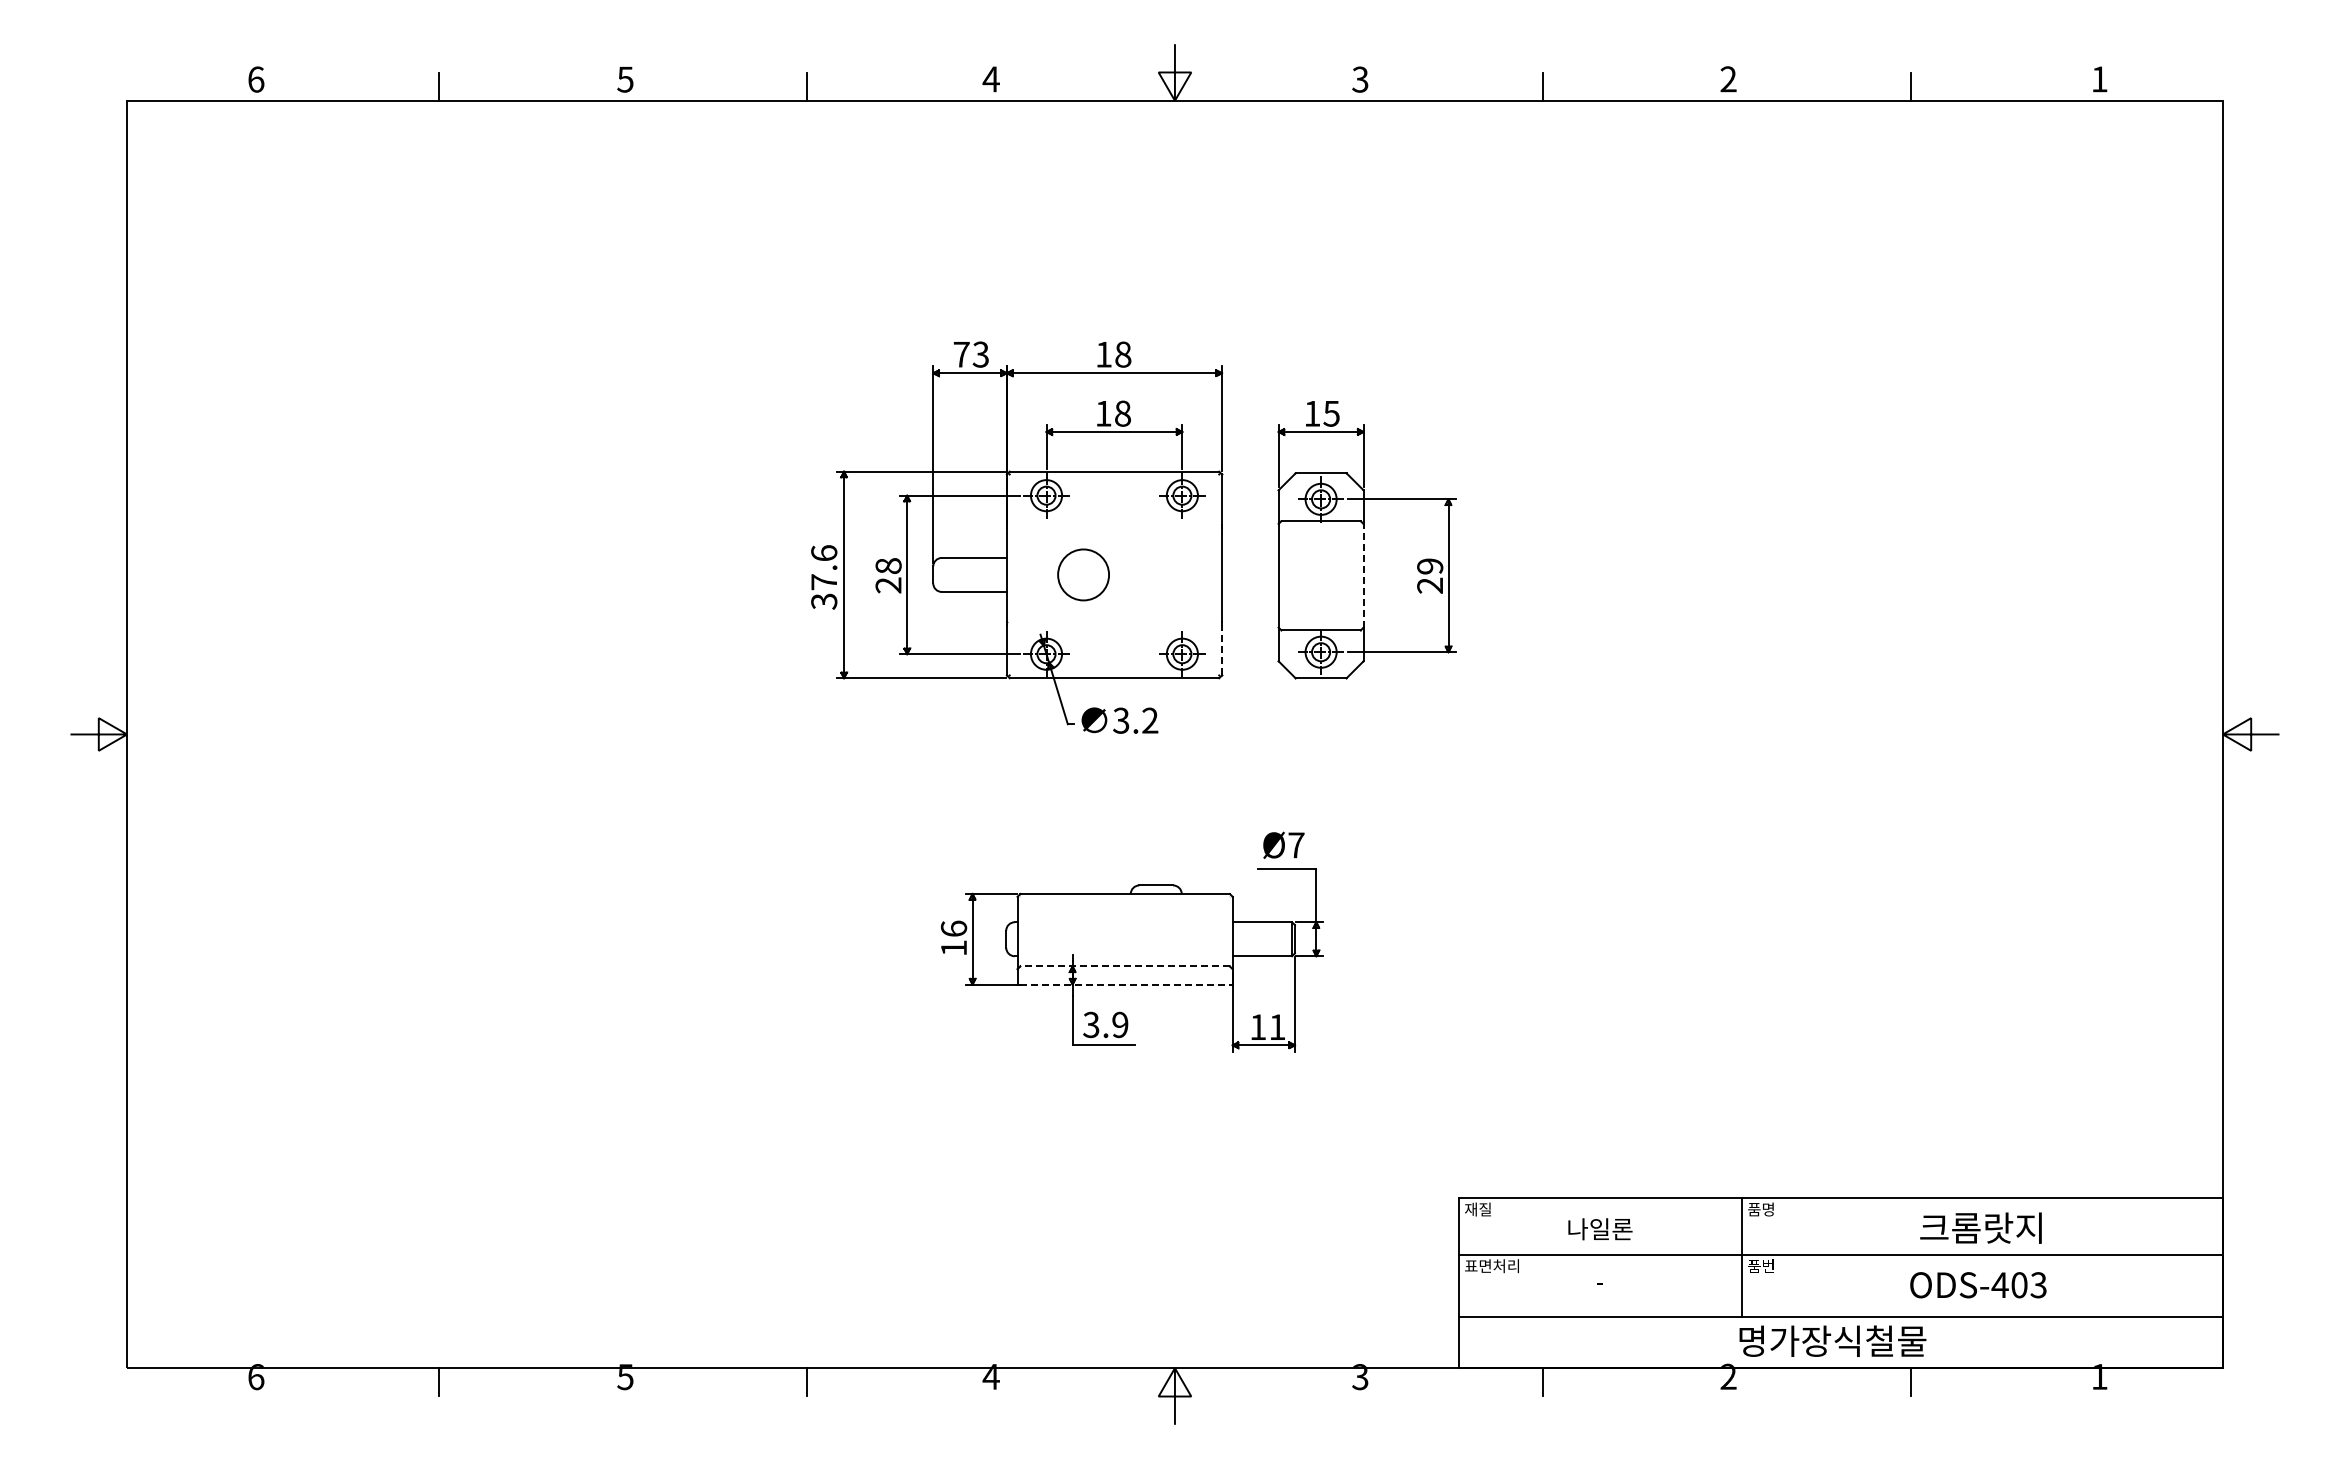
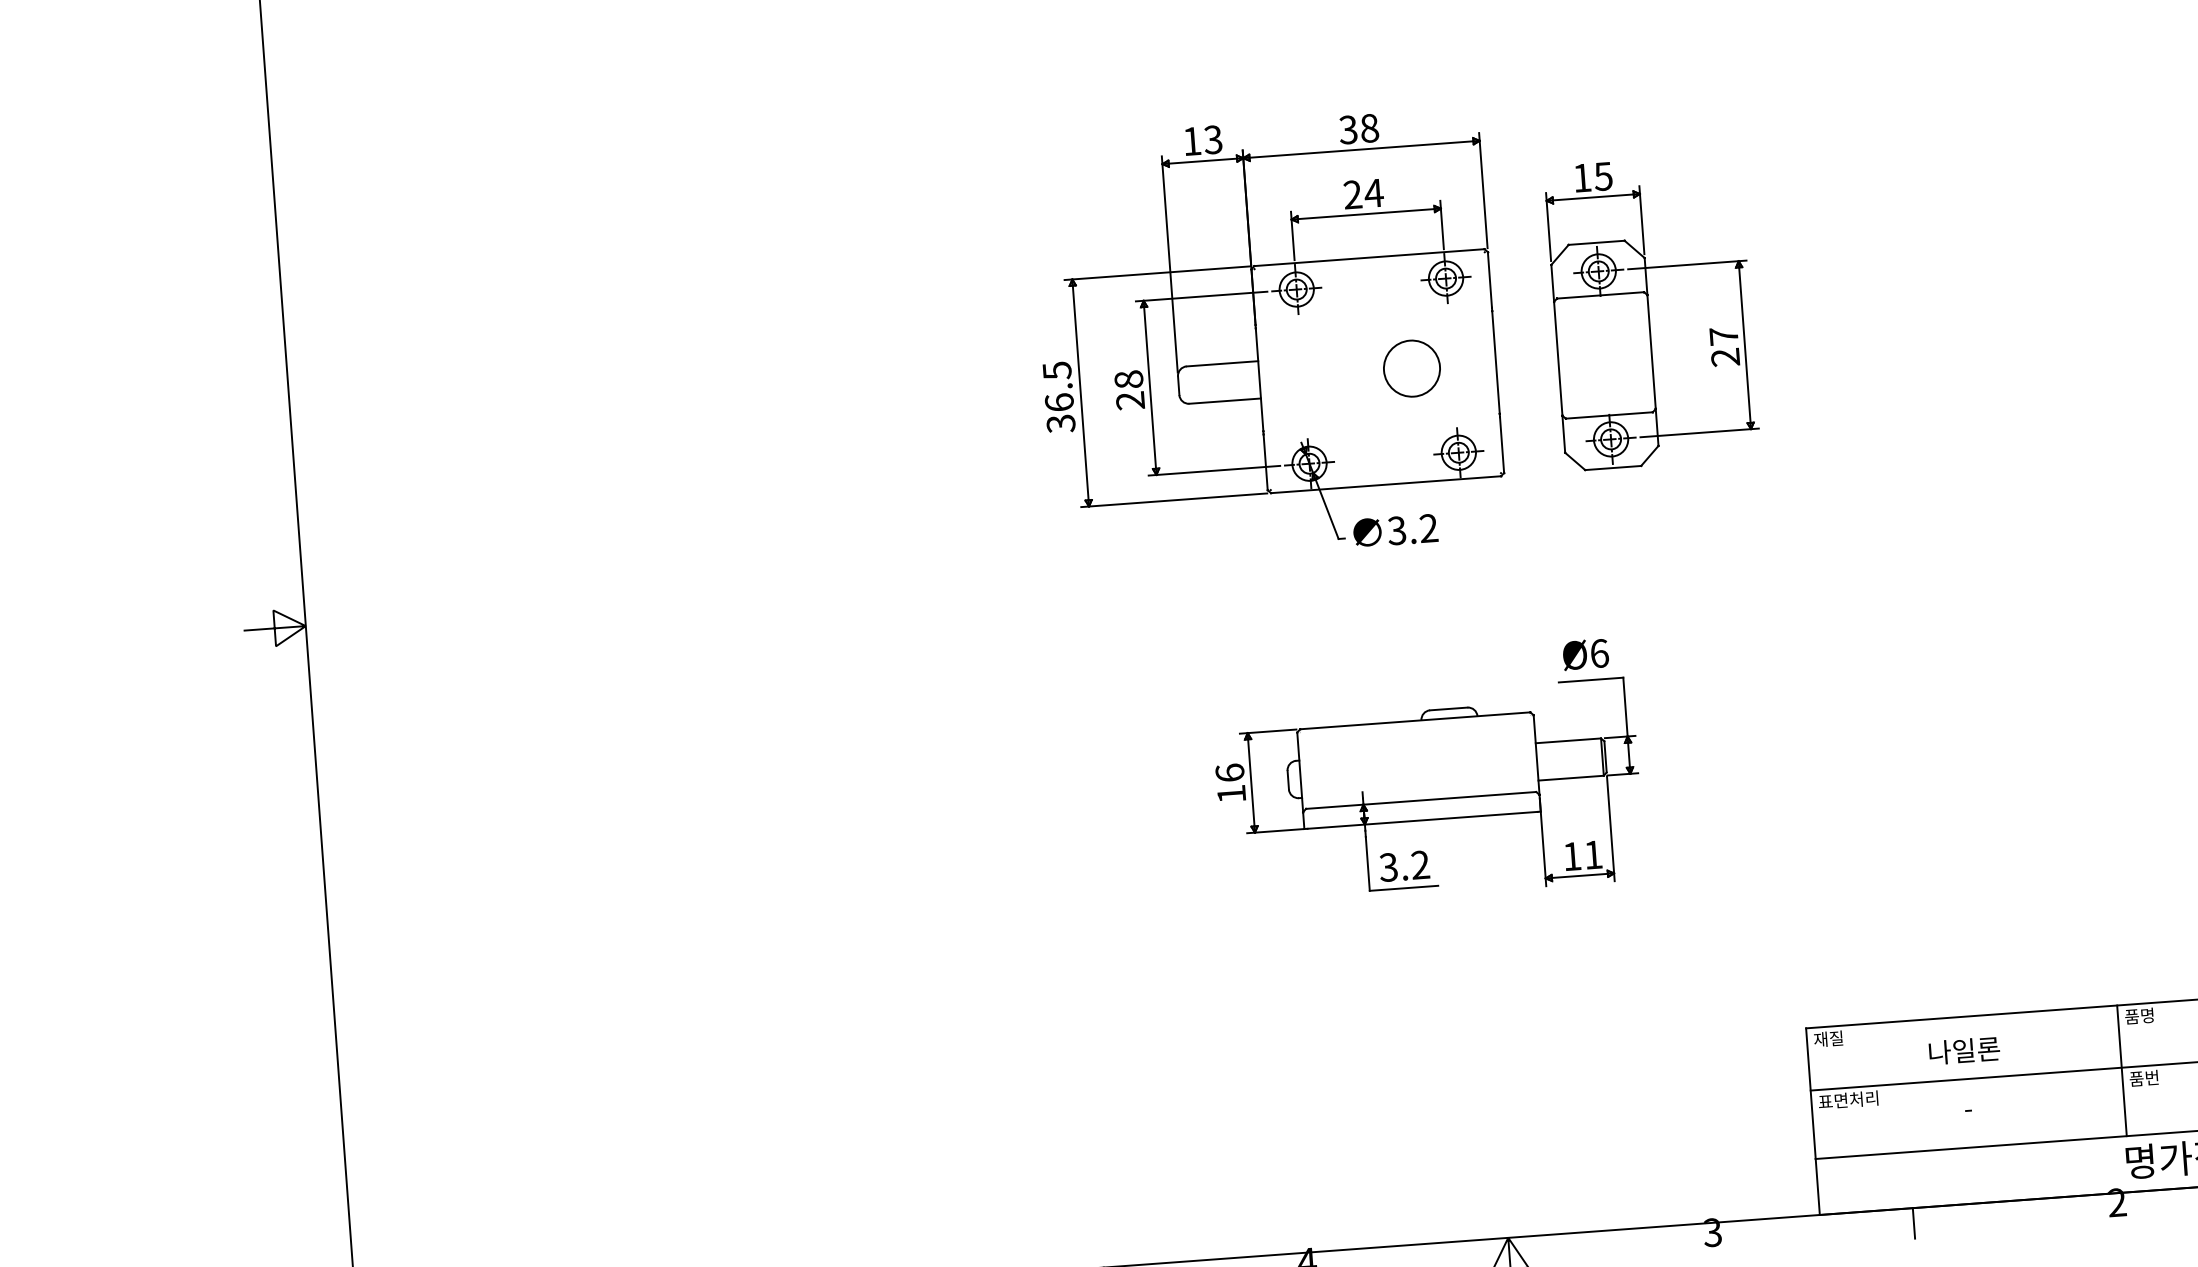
text: (961, 354) -> (1191, 141), 73 -> 13
text: (1103, 354) -> (1347, 129), 18 -> 38
text: (1113, 413) -> (1363, 193), 18 -> 24
text: (1430, 566) -> (1724, 336), 29 -> 27
text: (824, 567) -> (1058, 386), 37.6 -> 36.5
circle: (1083, 574) -> (1411, 368), moved
line: (1363, 575) -> (1651, 351), dashed -> solid
line: (1222, 649) -> (1502, 444), dashed -> solid
text: (1296, 845) -> (1599, 653), Ø7 -> Ø6
line: (1125, 966) -> (1421, 800), dashed -> solid
line: (1125, 984) -> (1422, 820), dashed -> solid
text: (1120, 1025) -> (1420, 865), 3.9 -> 3.2

